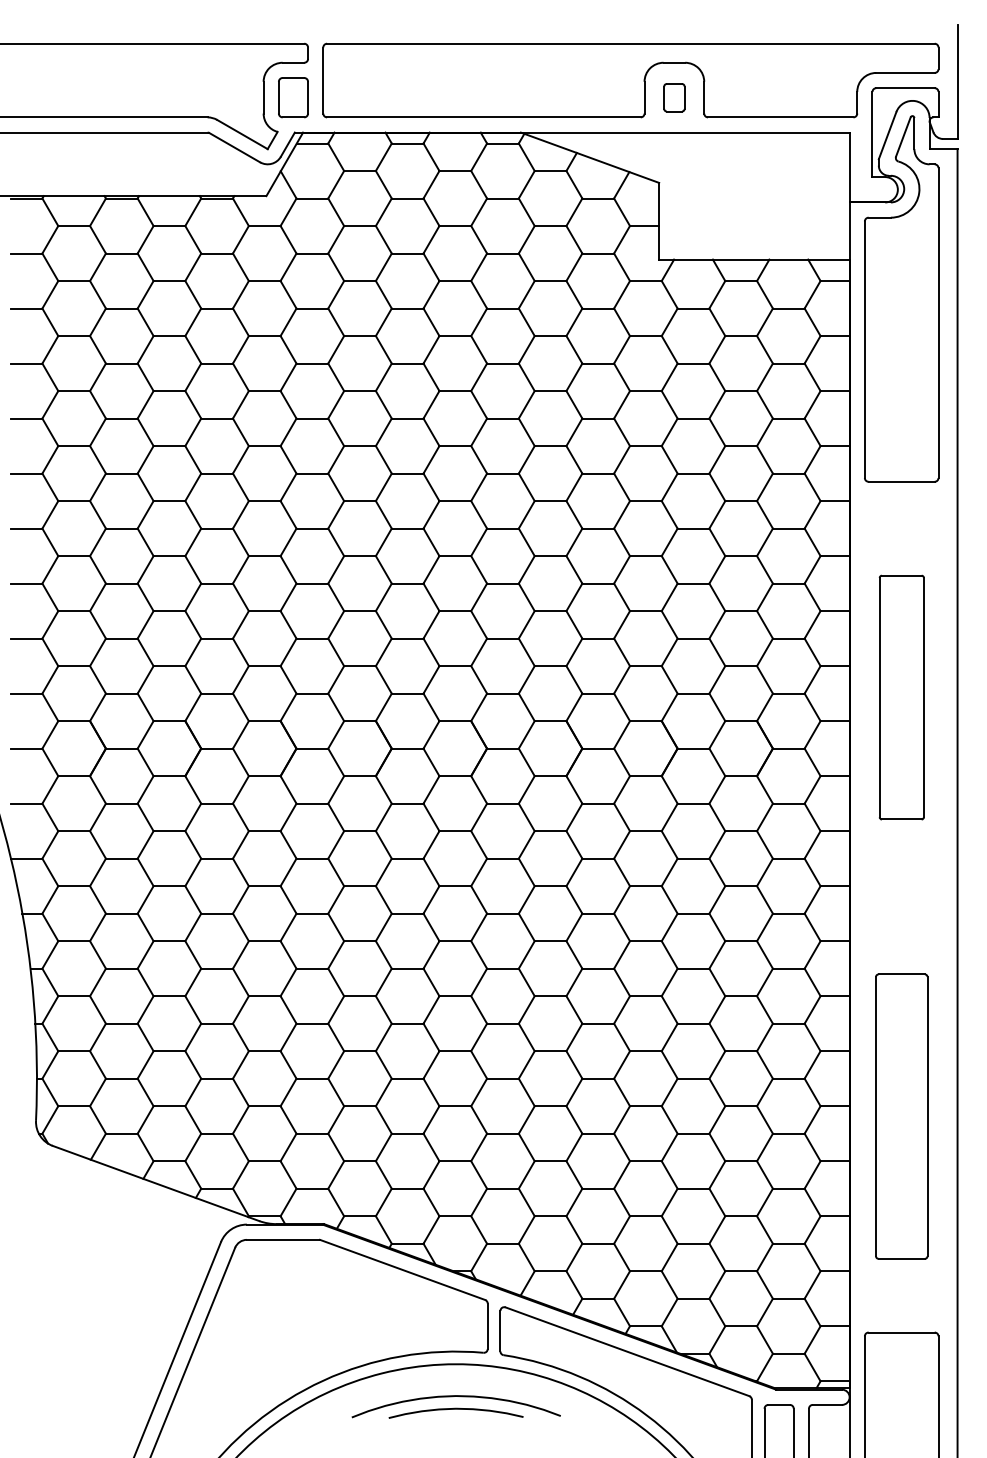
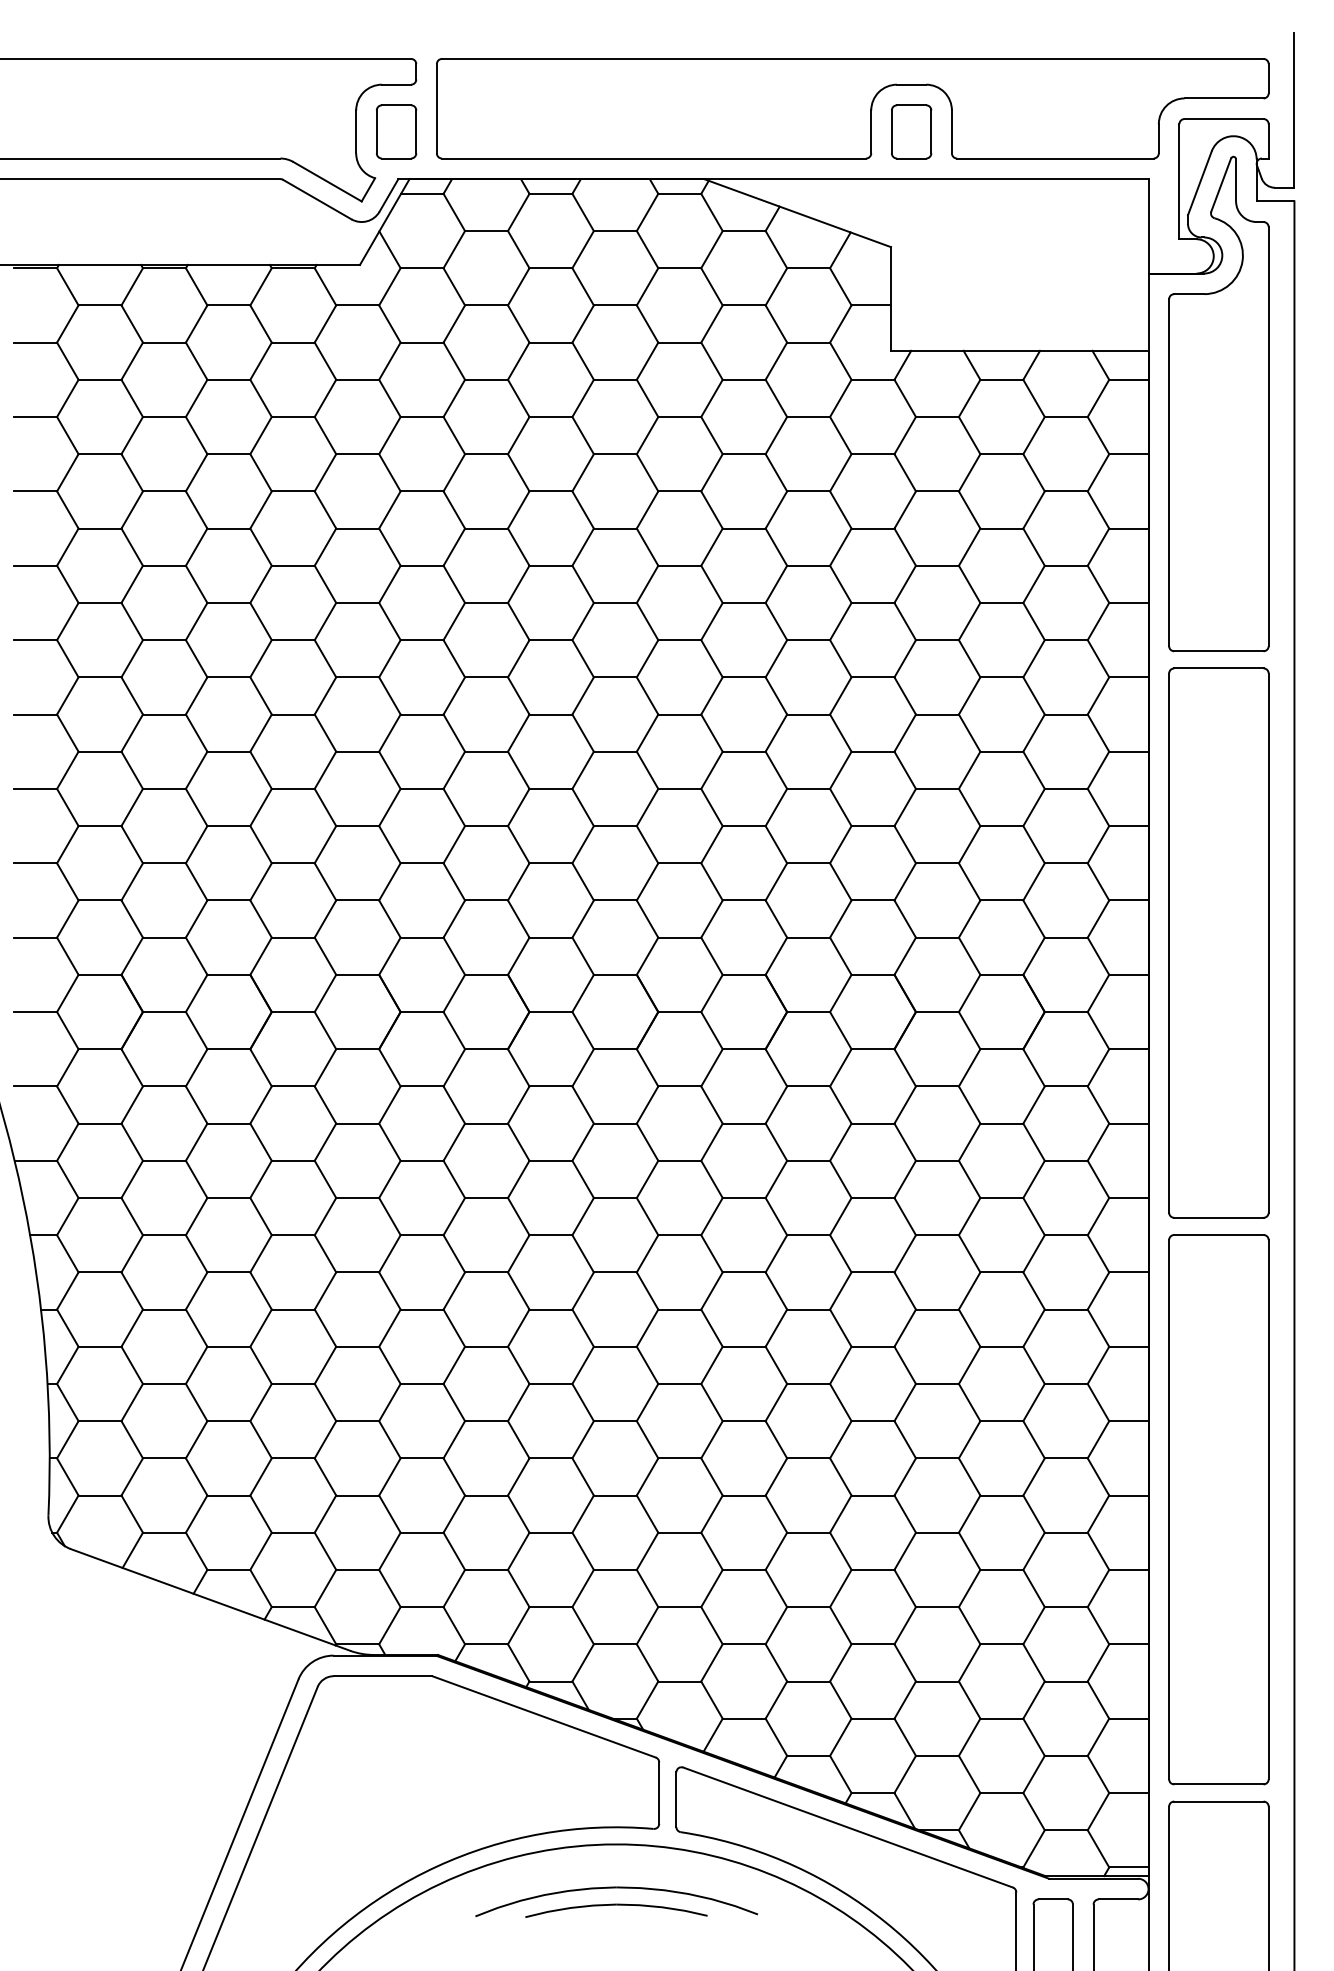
part: (674, 97) -> (911, 131), size x1.43
part: (901, 697) -> (1218, 942), size x1.67
part: (901, 1116) -> (1218, 1509), size x1.43

